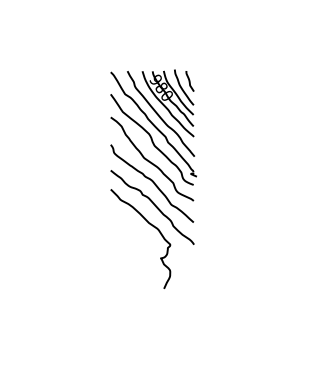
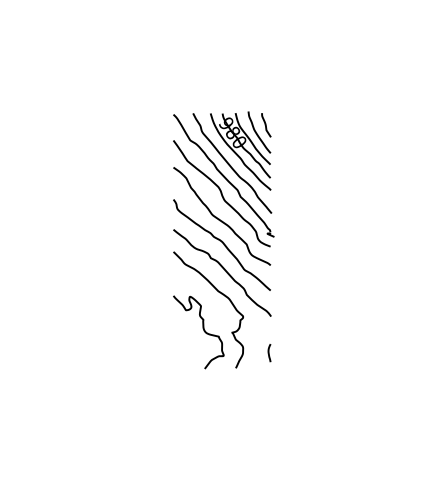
curve: (136, 257) -> (203, 331), added
curve: (192, 276) -> (269, 353), added

